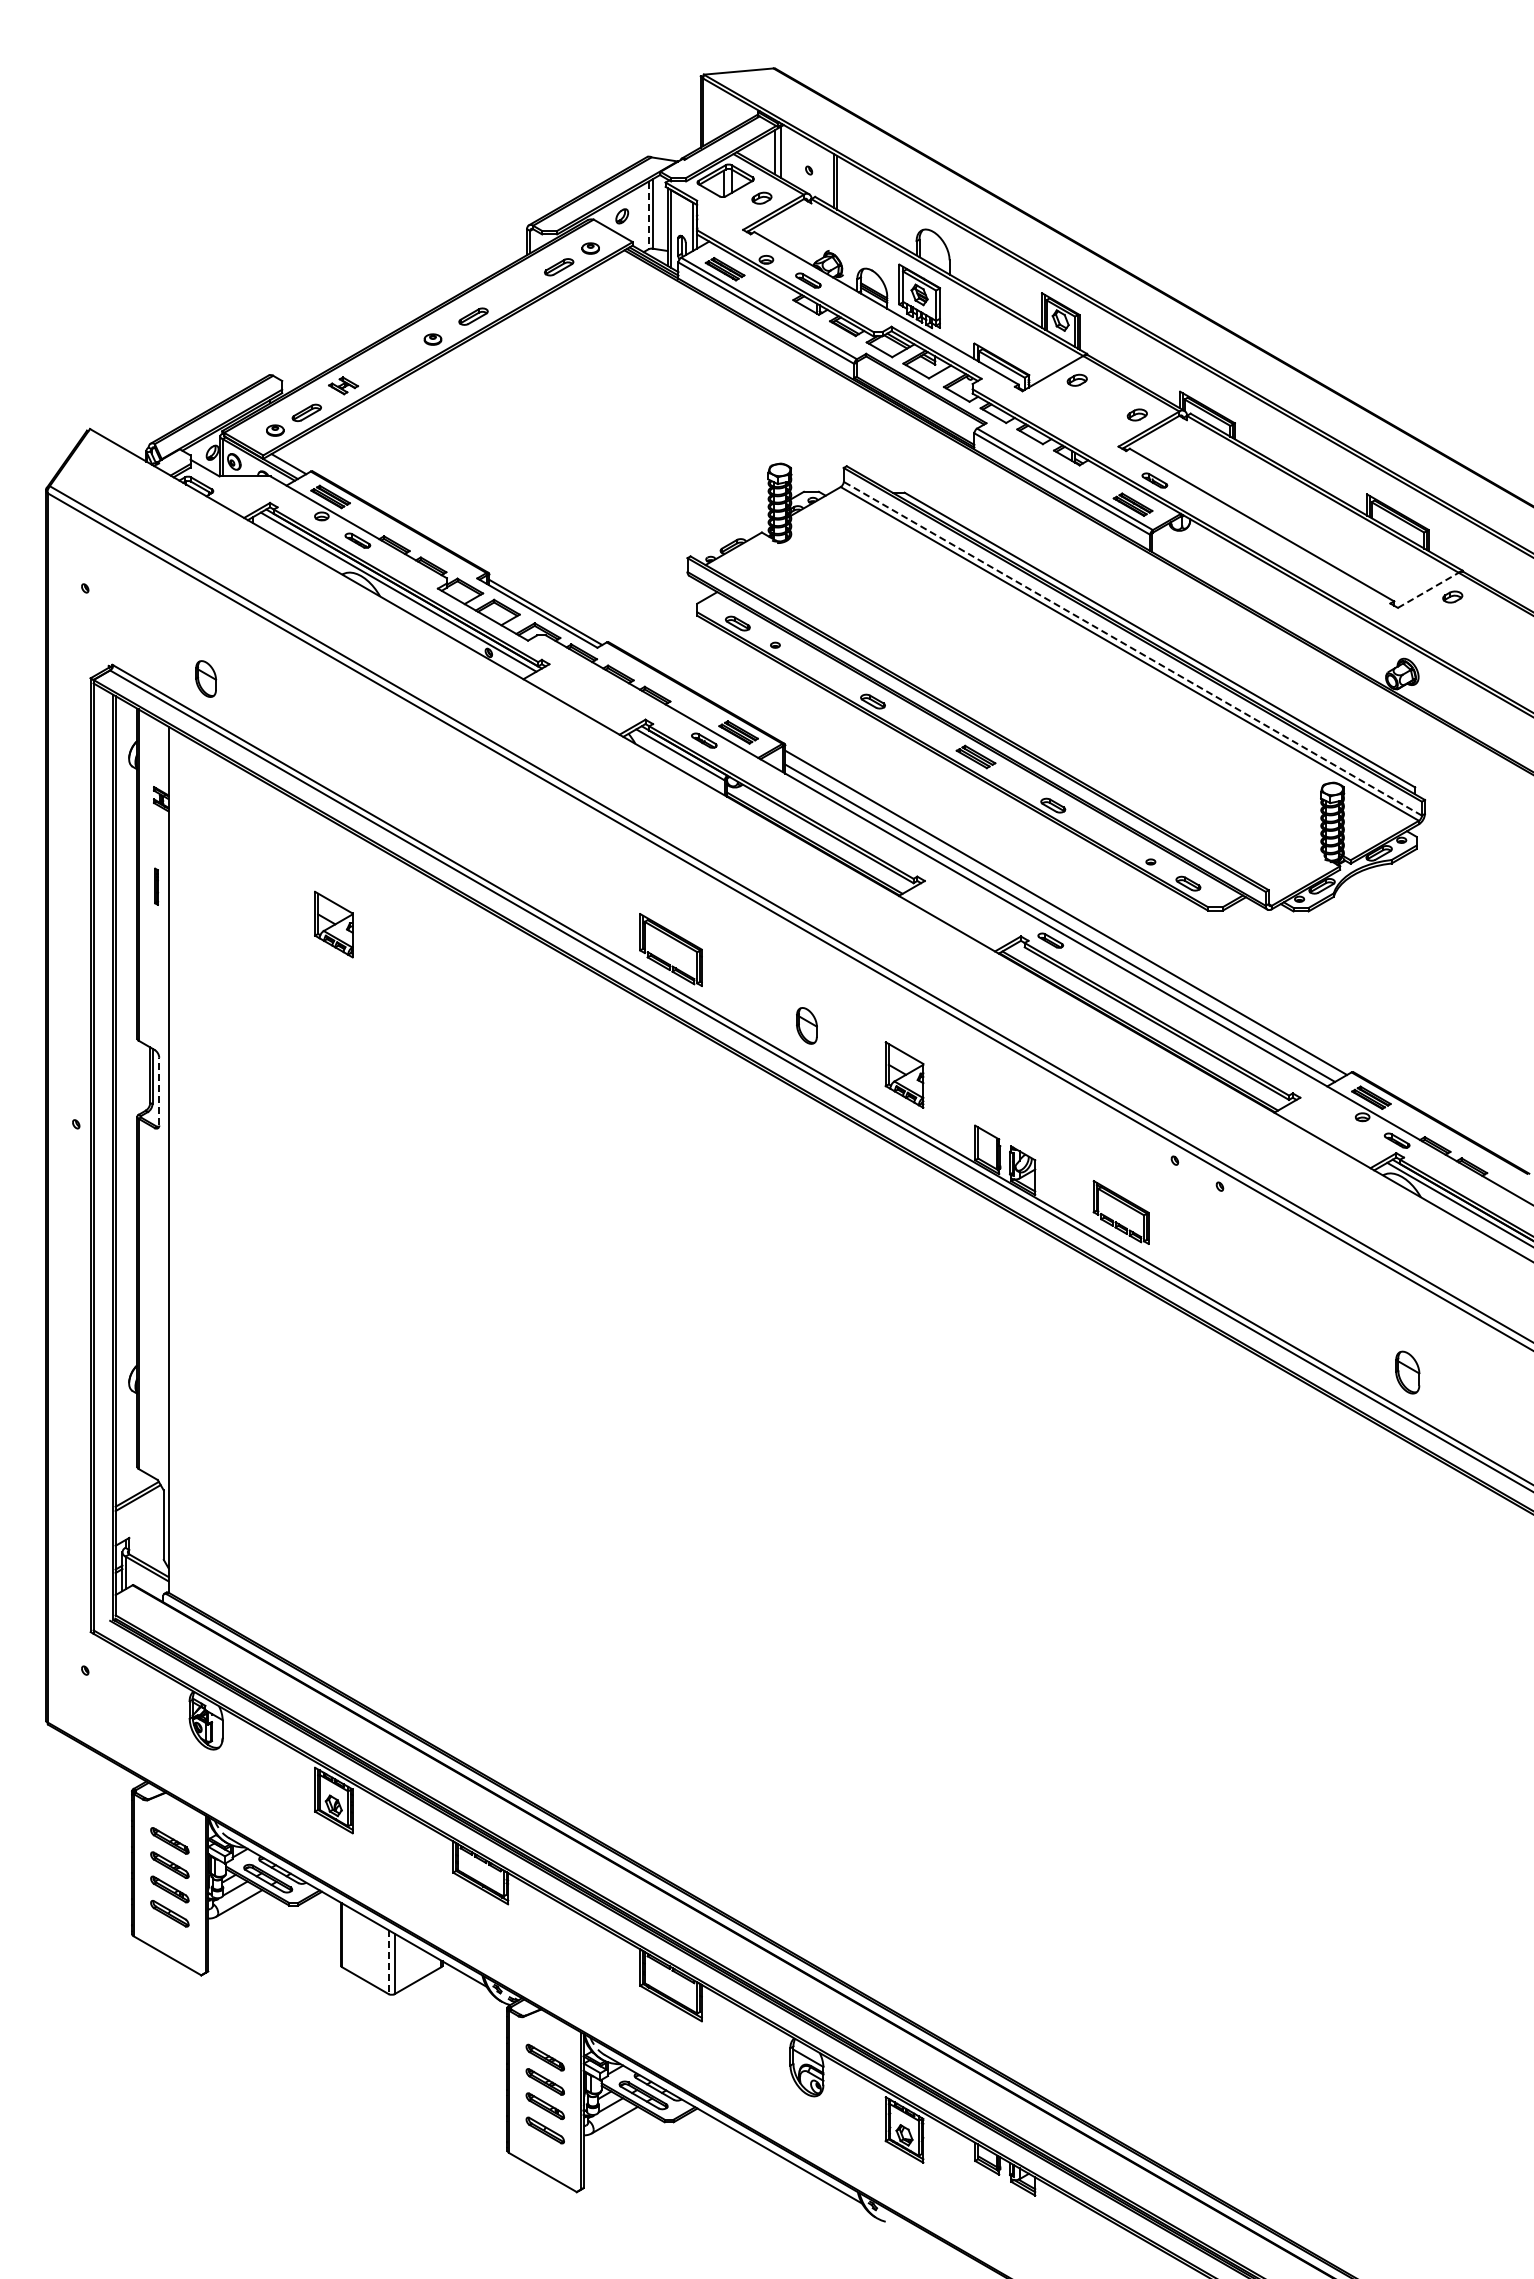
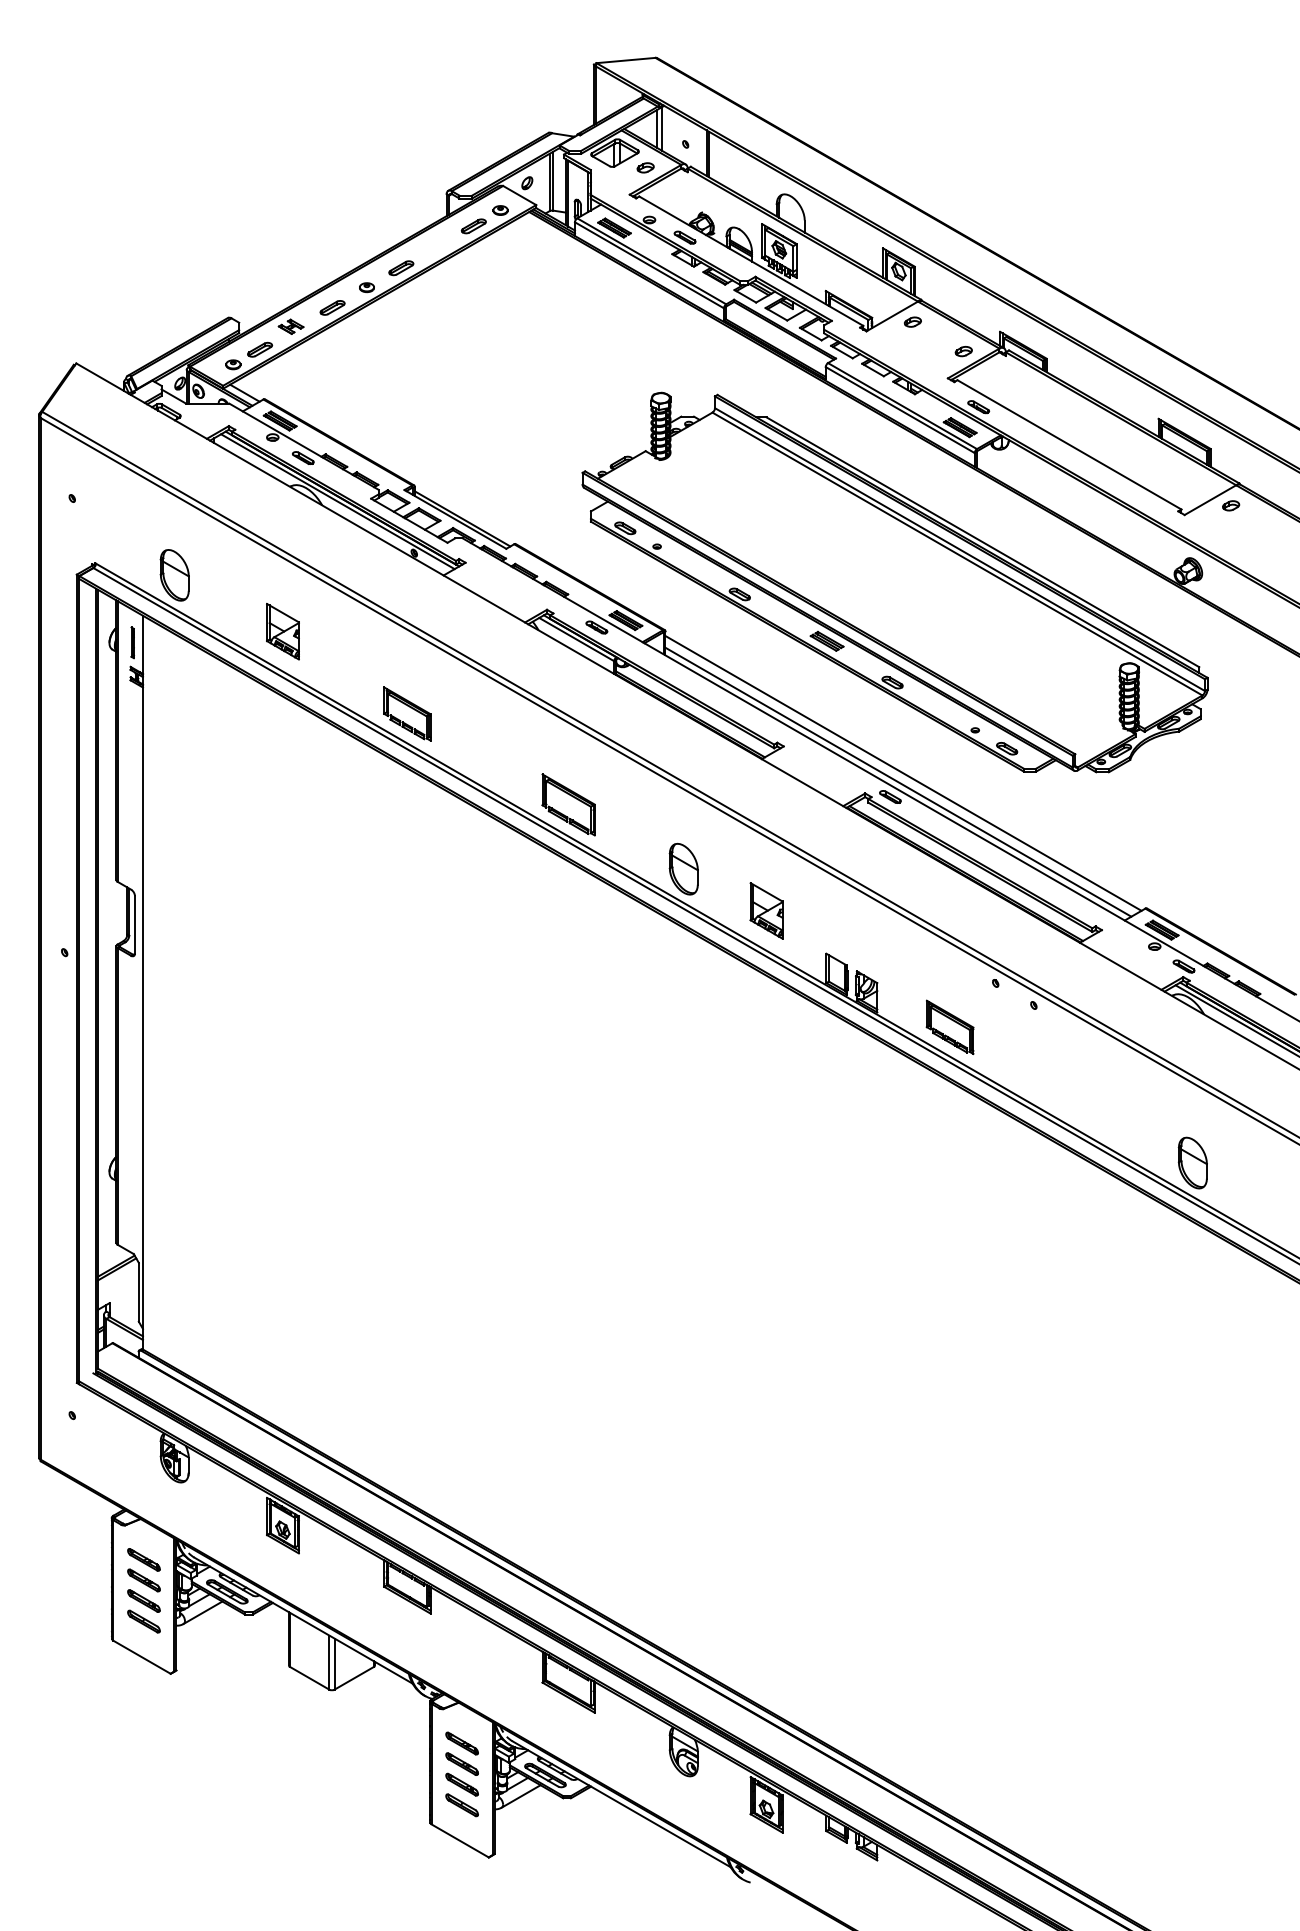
line: (648, 215) -> (549, 182), dashed -> solid
part: (392, 363) -> (332, 307), added
line: (1428, 590) -> (1210, 500), dashed -> solid
line: (1132, 648) -> (959, 549), dashed -> solid
part: (205, 678) -> (174, 574), size x1.67
part: (480, 842) -> (407, 713), added
part: (156, 886) -> (132, 642), moved
part: (333, 924) -> (282, 631), moved
part: (806, 1025) -> (683, 868), size x1.67
line: (159, 1091) -> (135, 924), dashed -> solid
part: (1407, 1372) -> (1192, 1162), size x1.43
line: (388, 1962) -> (329, 1662), dashed -> solid

